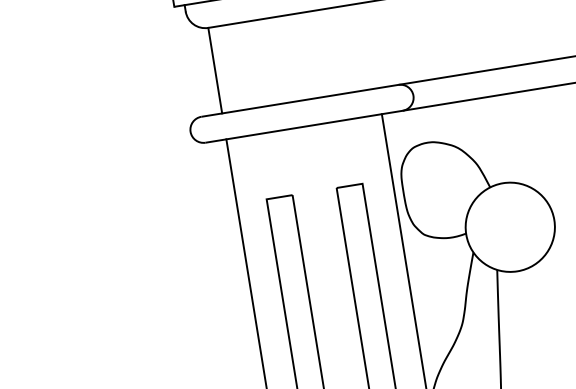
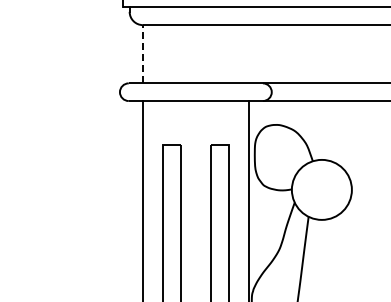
line: (214, 69) -> (142, 53), solid -> dashed

